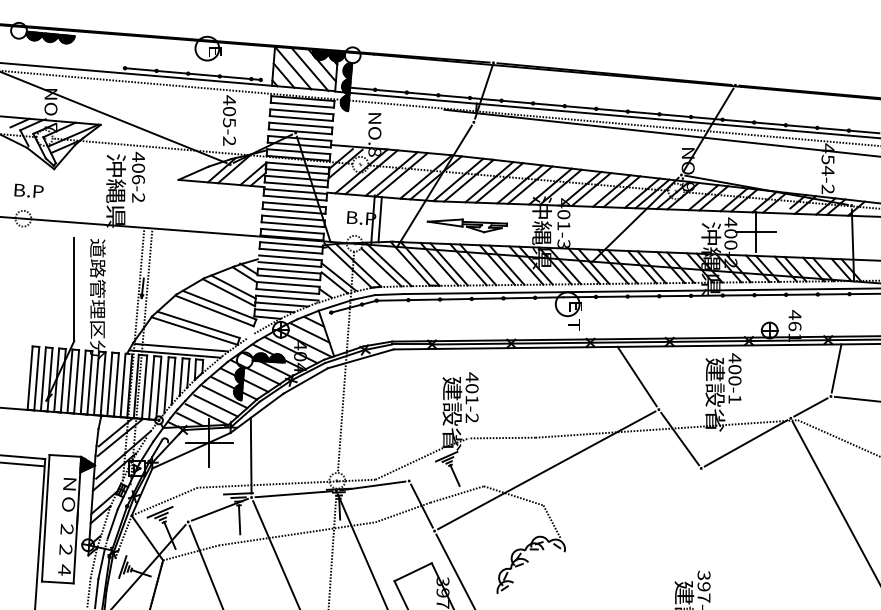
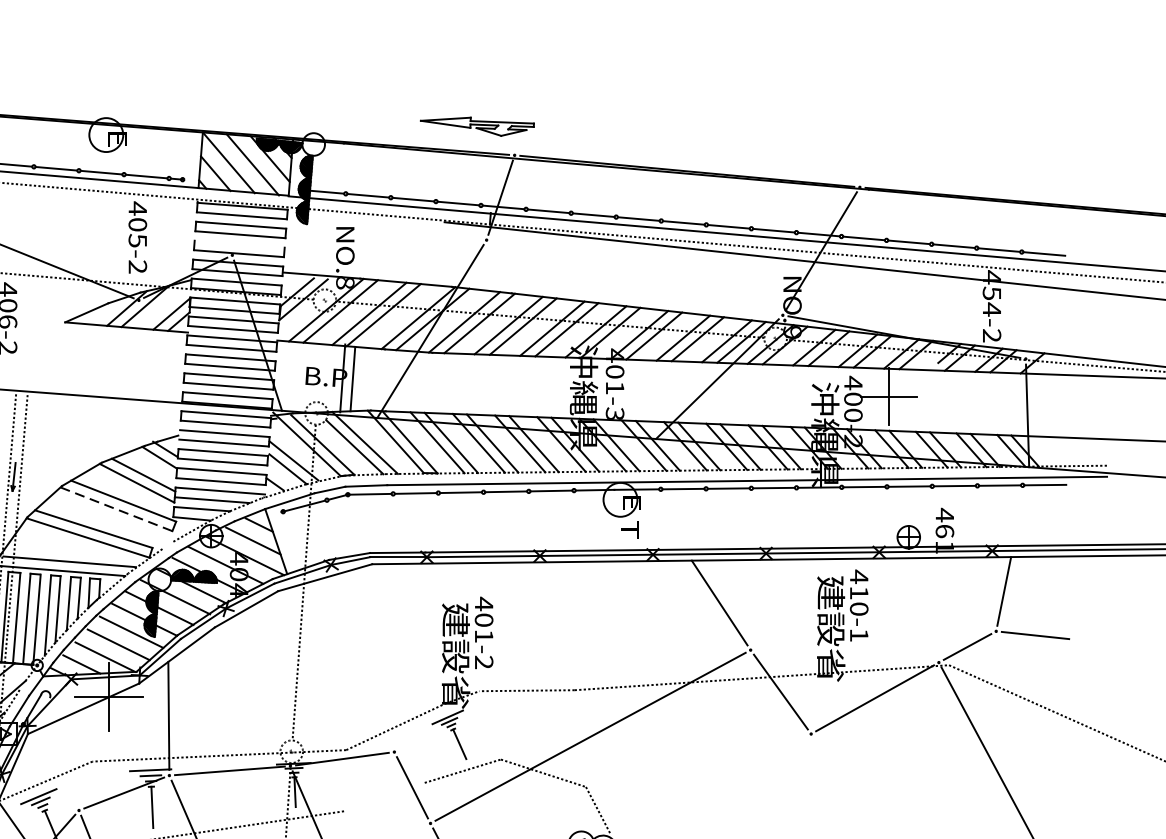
line: (300, 124) -> (239, 243), removed
part: (466, 225) -> (476, 126), moved
line: (214, 311) -> (116, 510), solid -> dashed
text: (734, 369) -> (858, 592), 400-1 -> 410-1
line: (402, 512) -> (384, 796), removed

